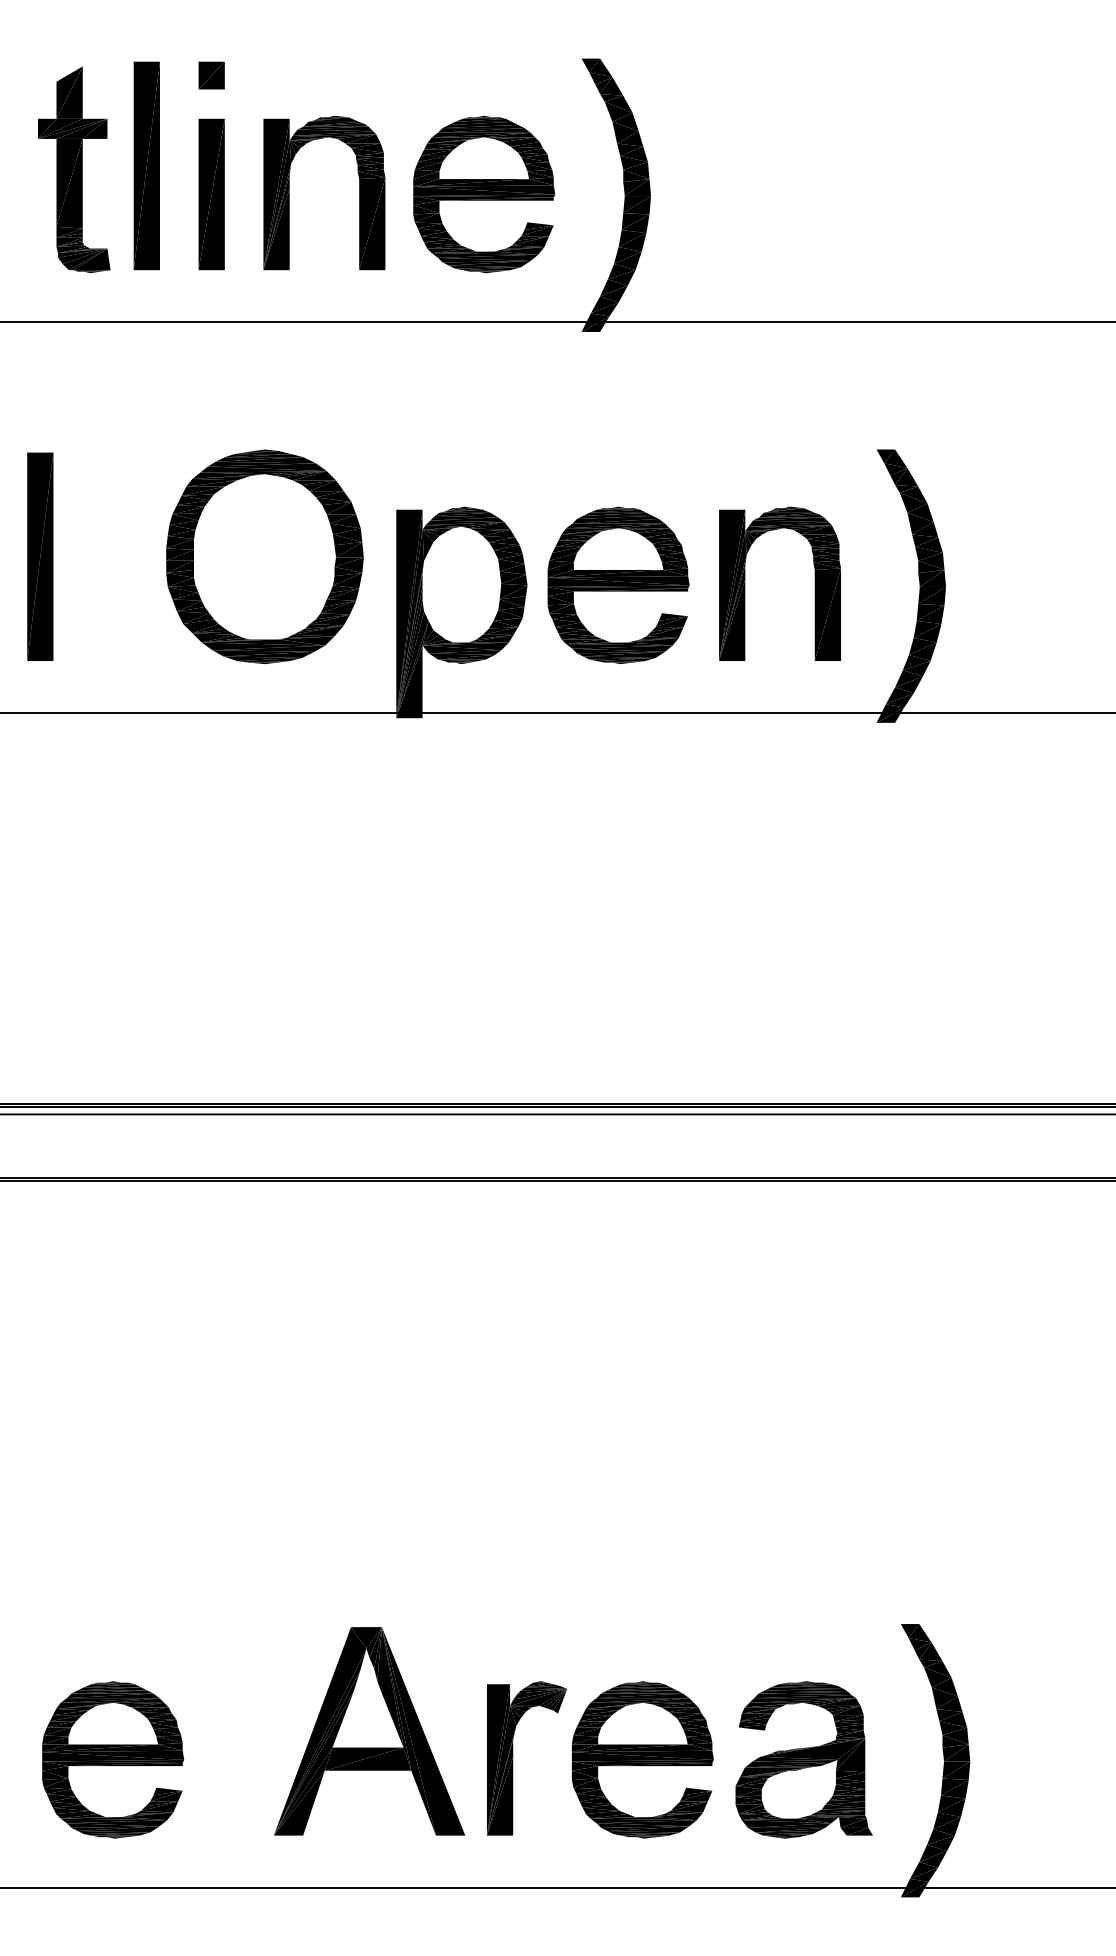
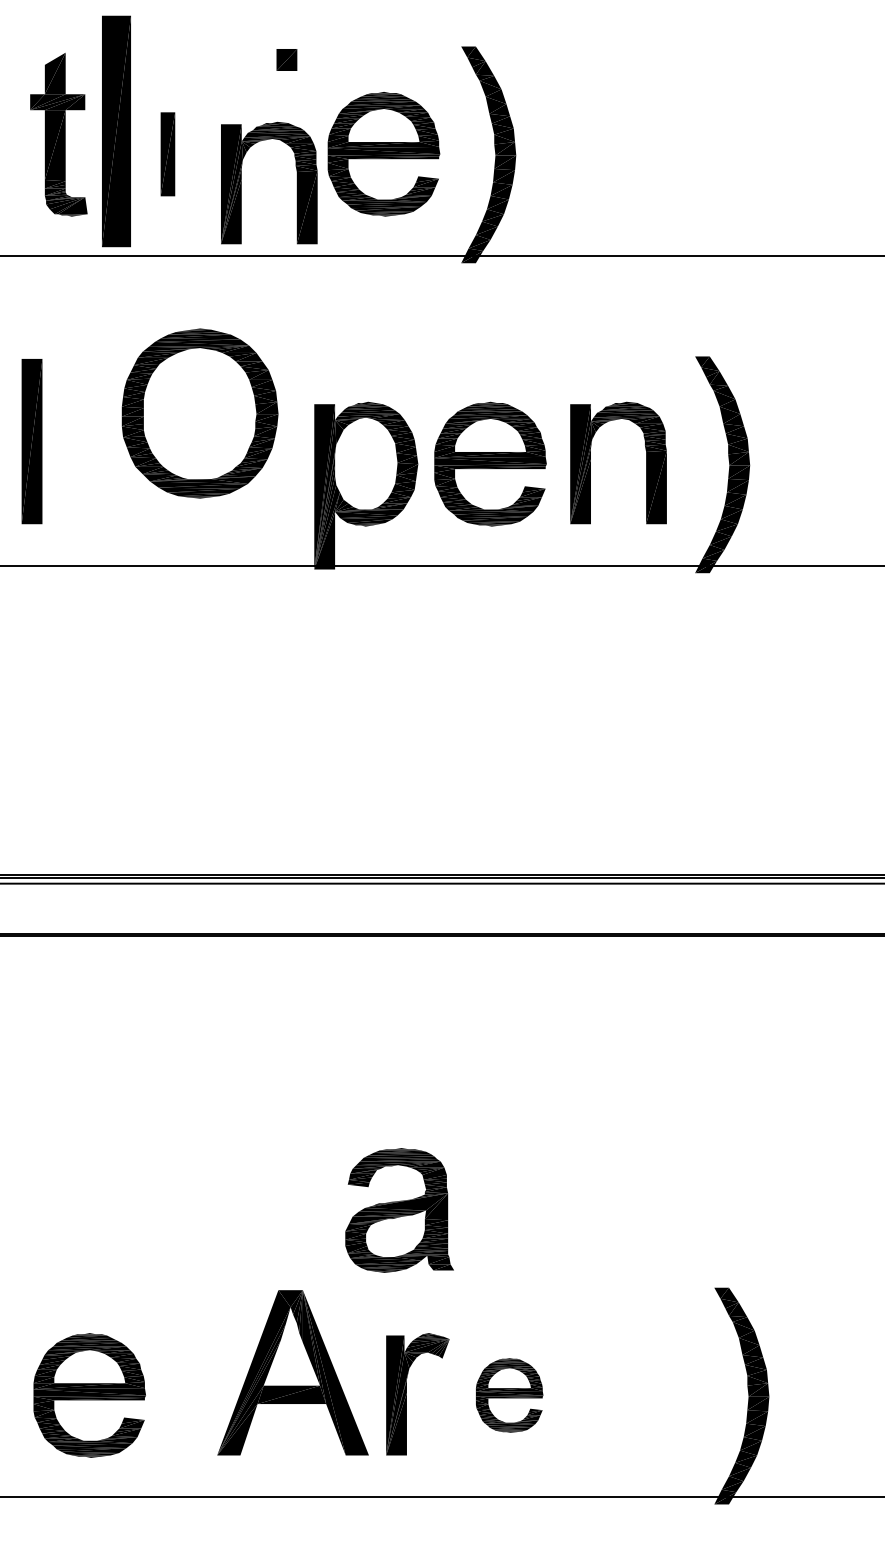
part: (211, 74) -> (286, 59), moved
part: (146, 165) -> (116, 131), size x1.4
part: (358, 192) -> (296, 182), moved
part: (211, 194) -> (167, 154), size x0.7
part: (264, 556) -> (199, 413), moved
part: (642, 1759) -> (509, 1395), size x0.6
part: (803, 1759) -> (399, 1210), moved

